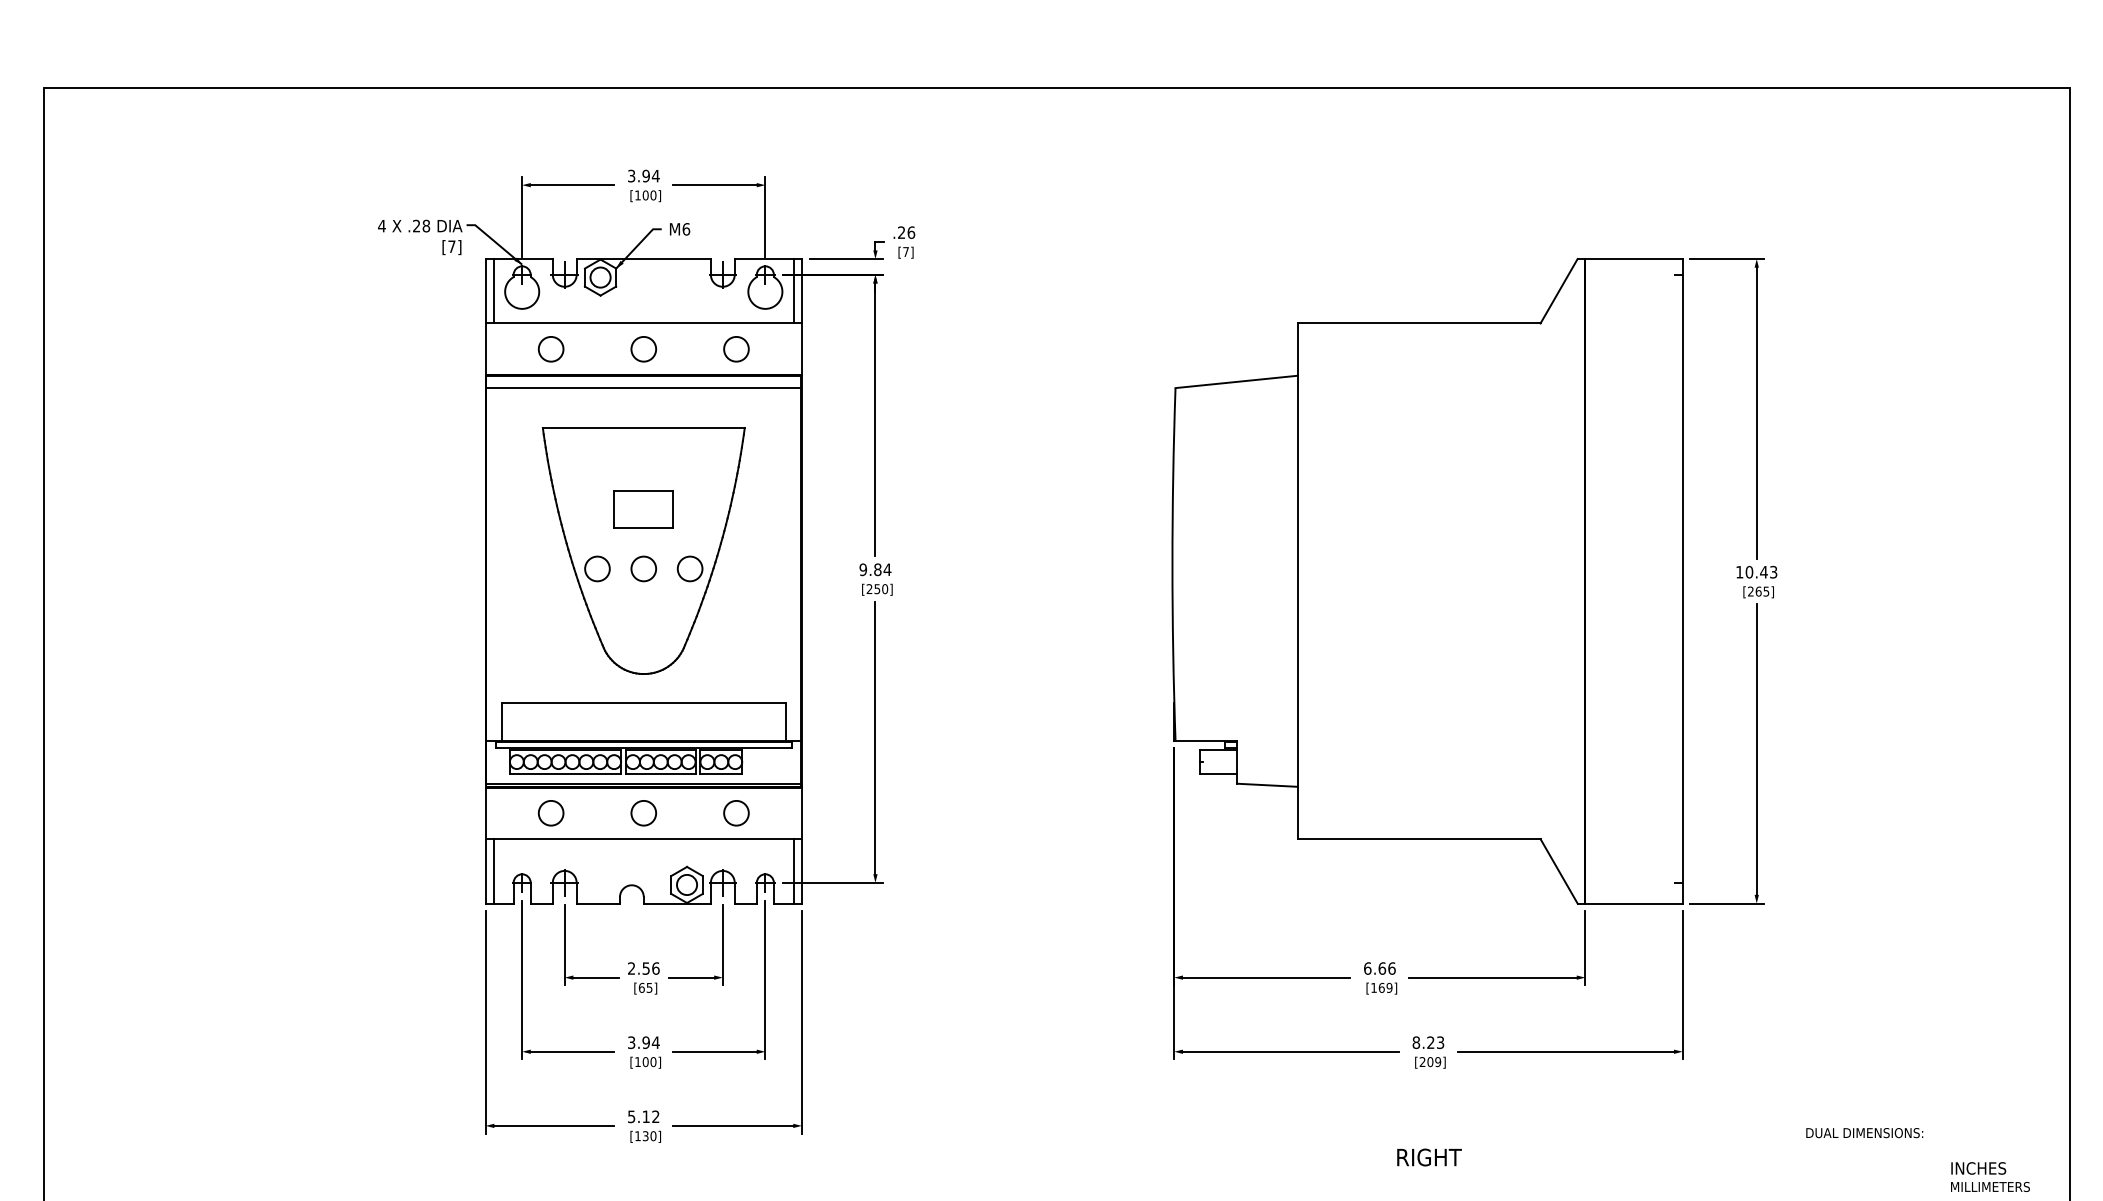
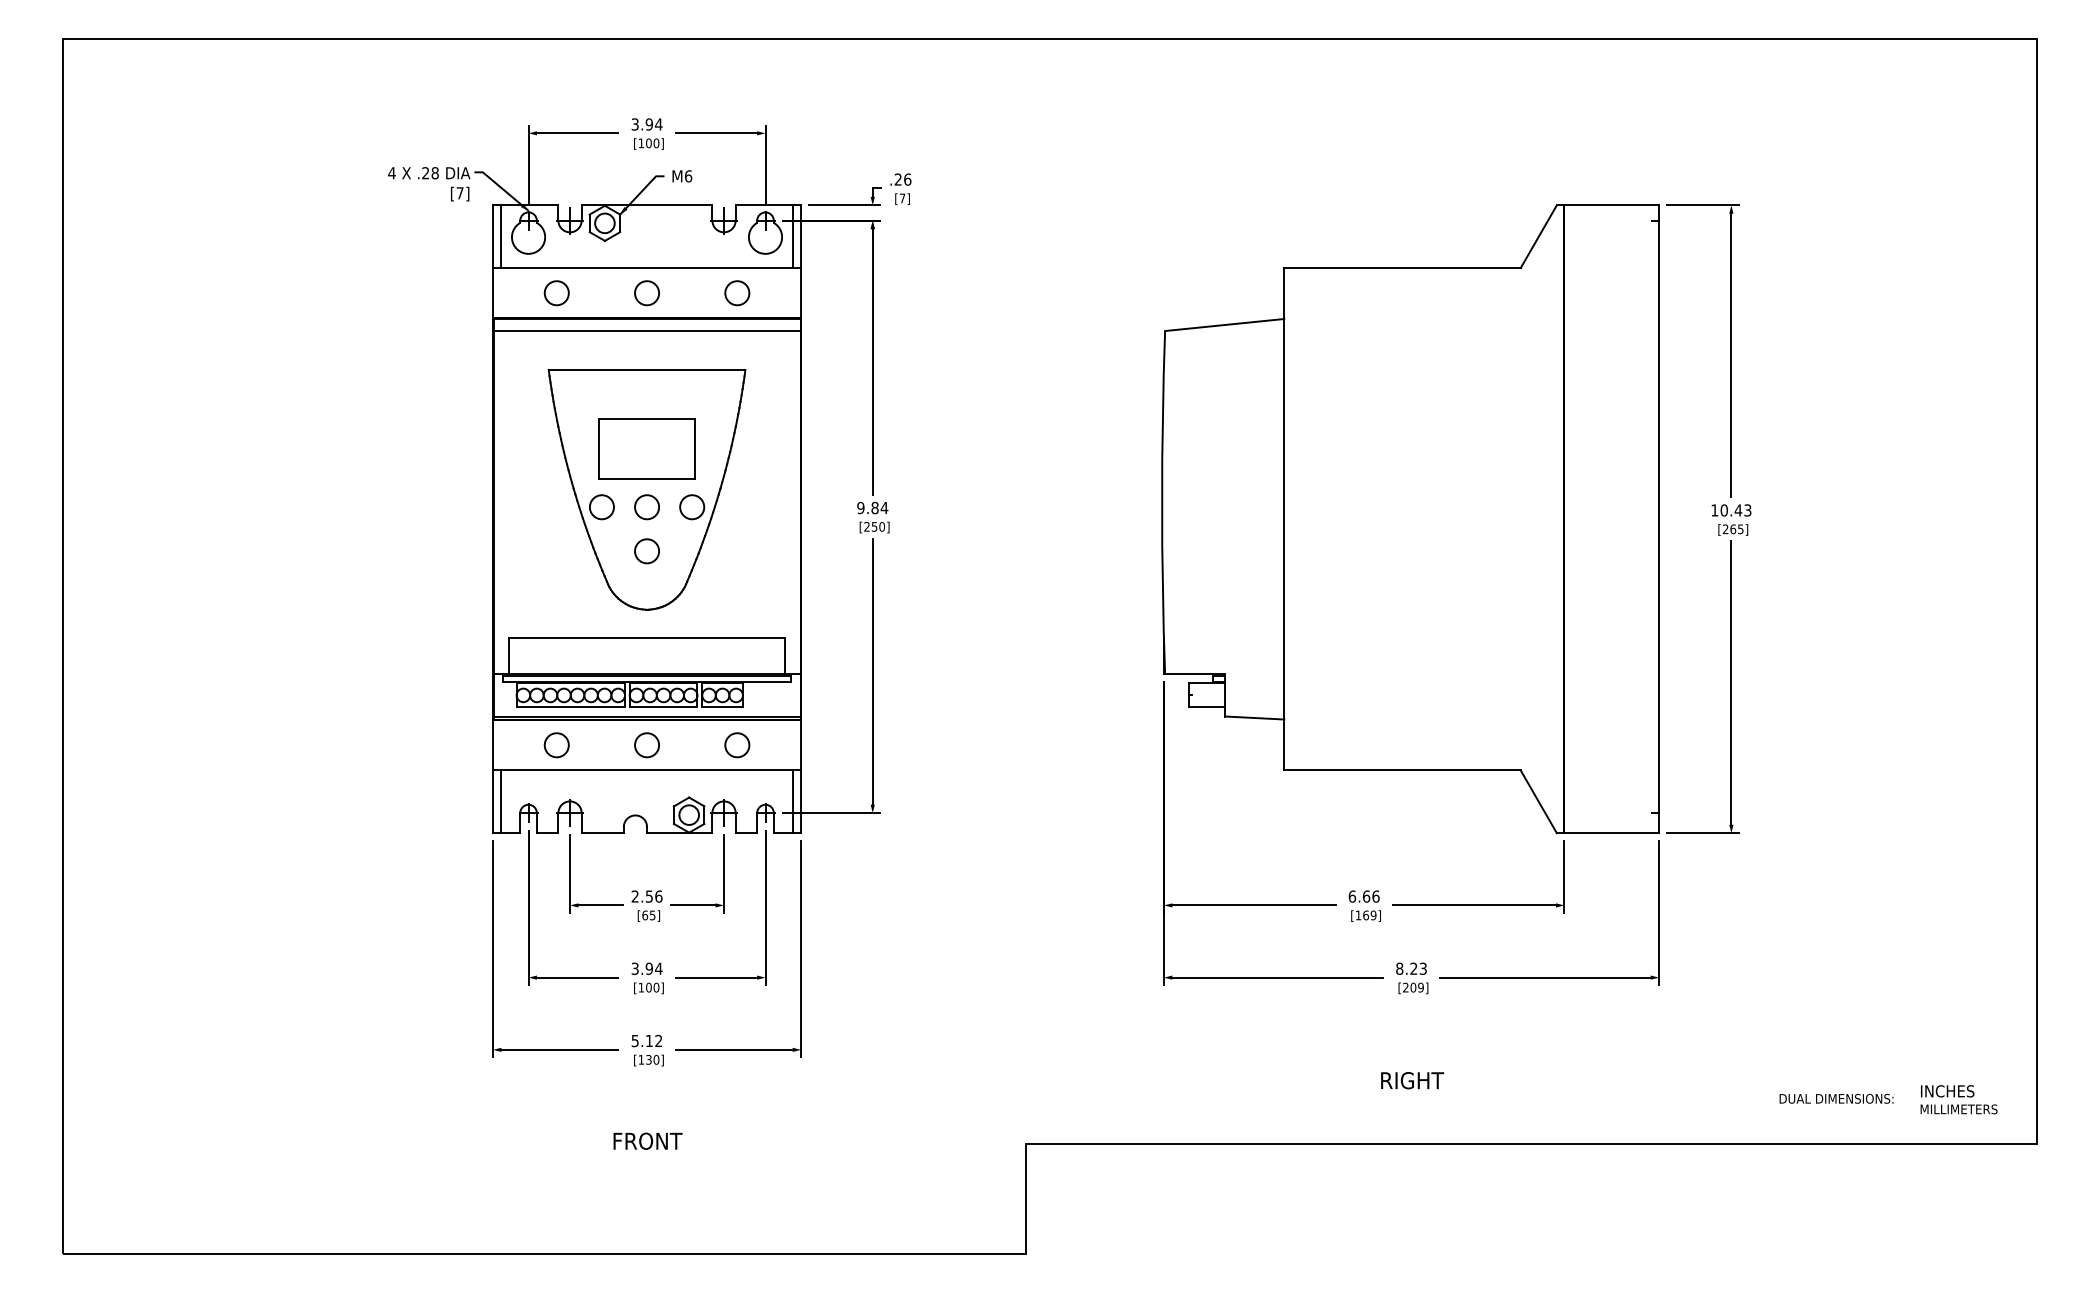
part: (643, 508) -> (646, 448), size x1.67
circle: (643, 614) -> (646, 551), added
text: (1864, 1132) -> (1836, 1098), moved

